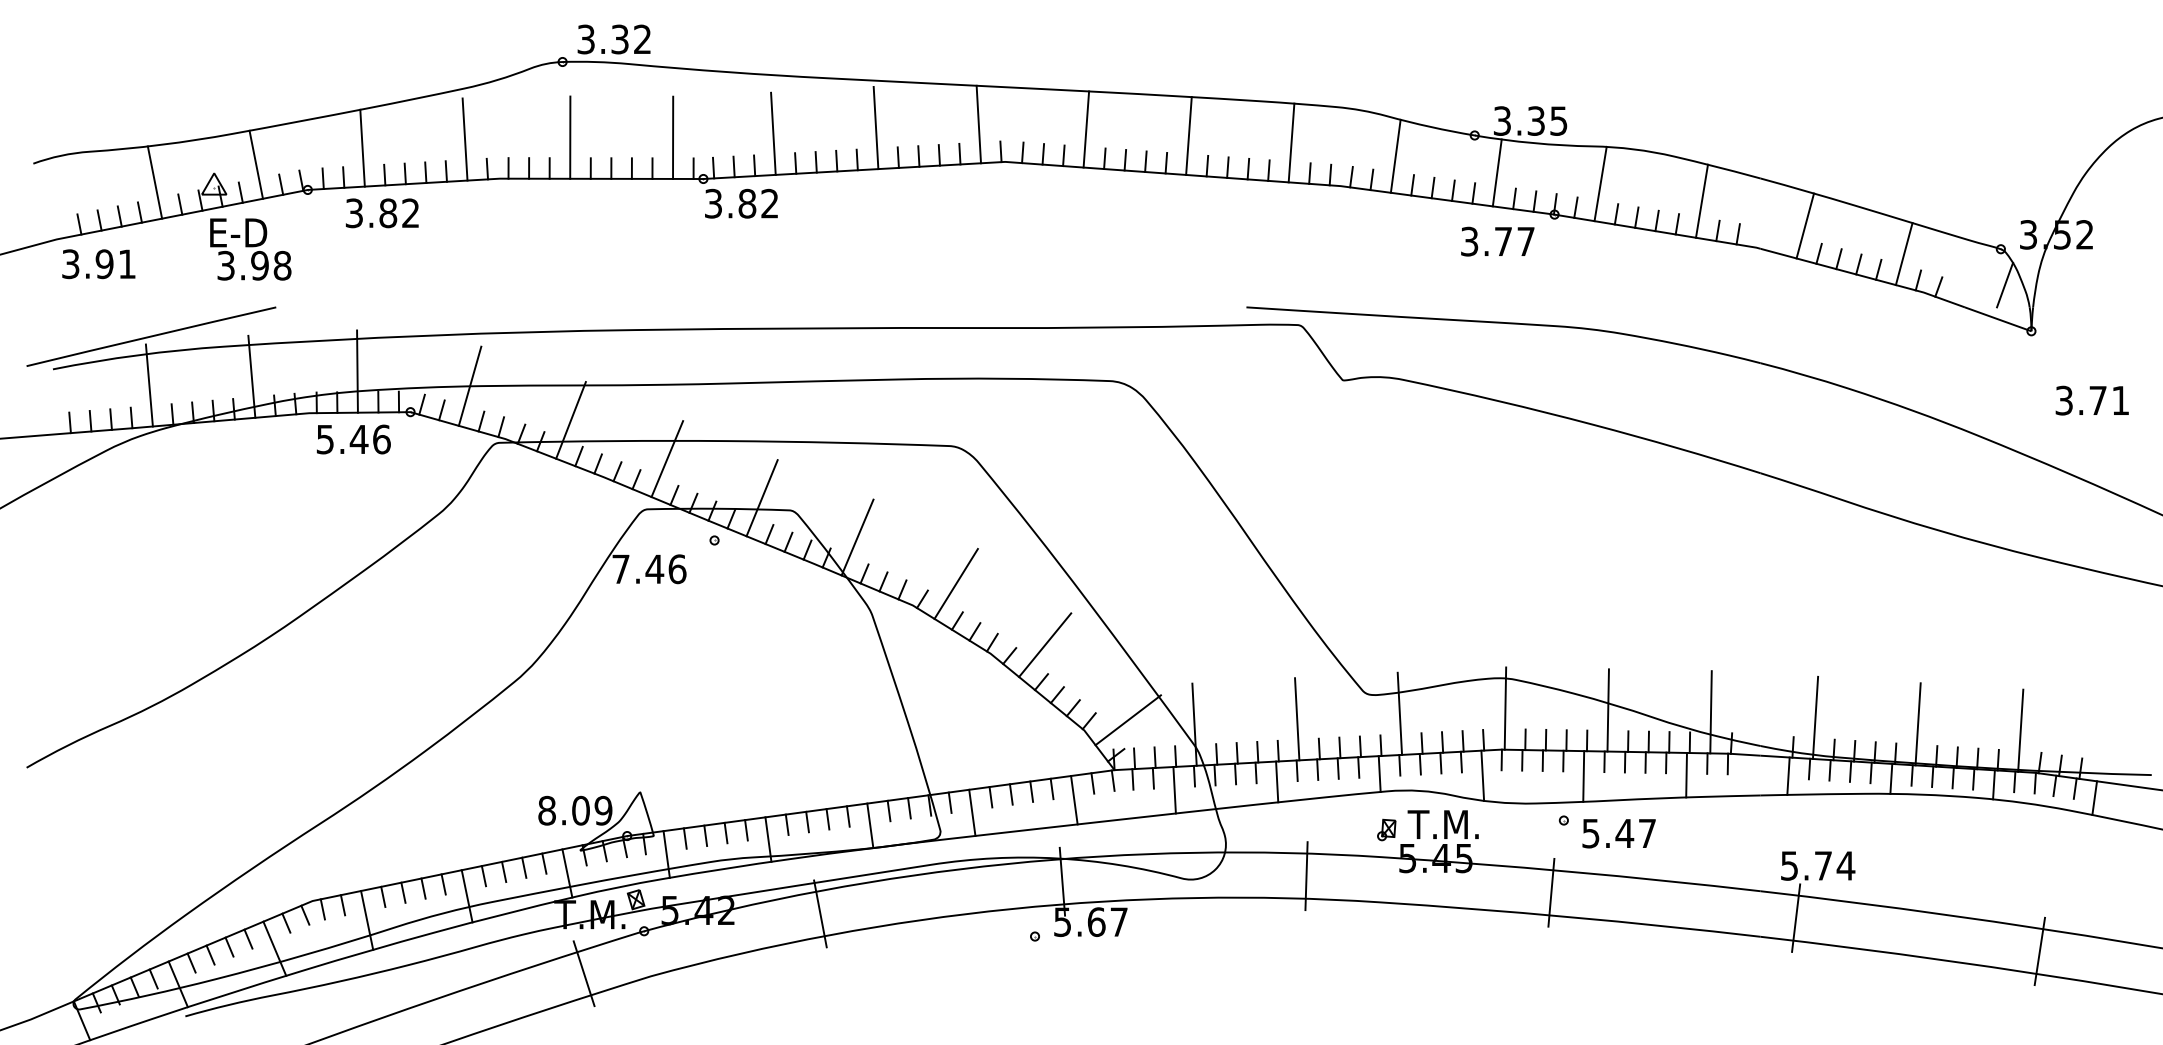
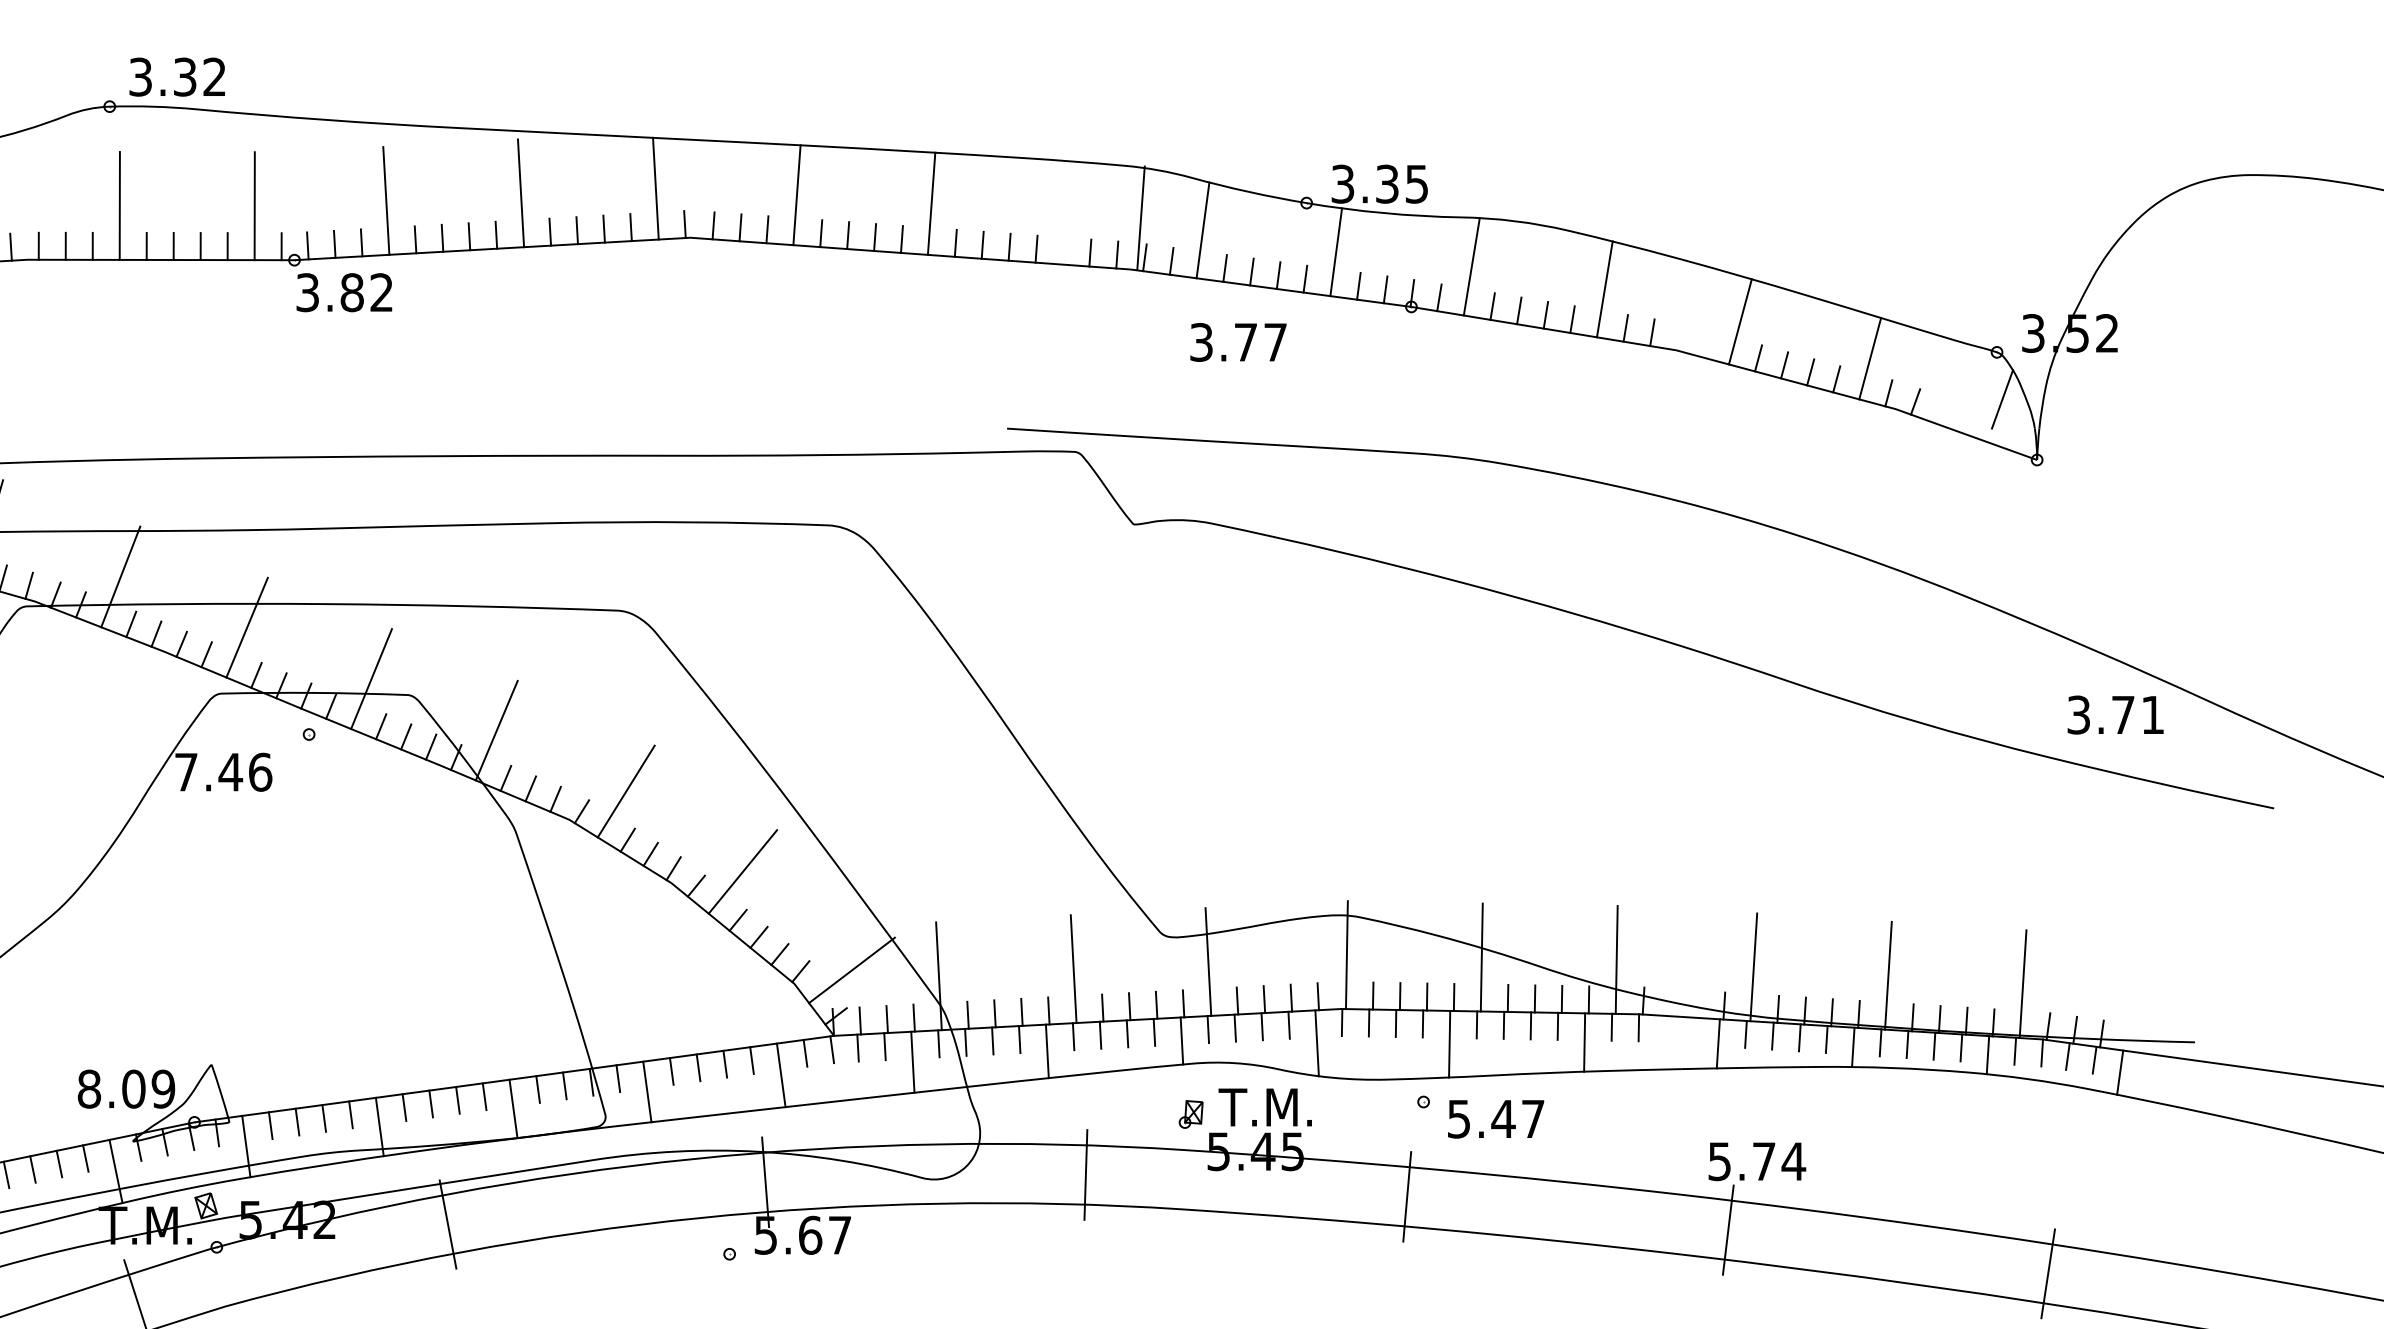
line: (1291, 142) -> (1140, 217), moved
text: (1497, 241) -> (1238, 342), moved
text: (2091, 400) -> (2114, 714), moved

